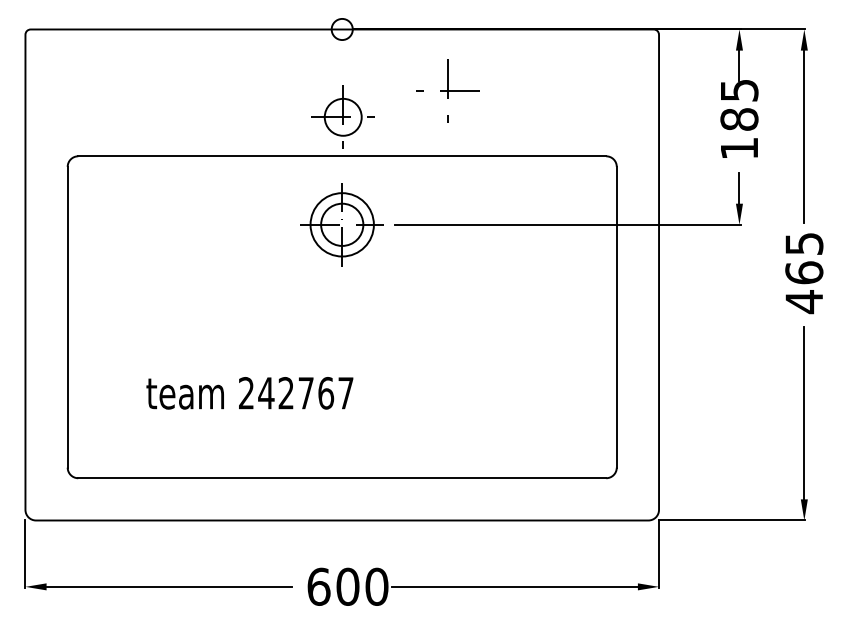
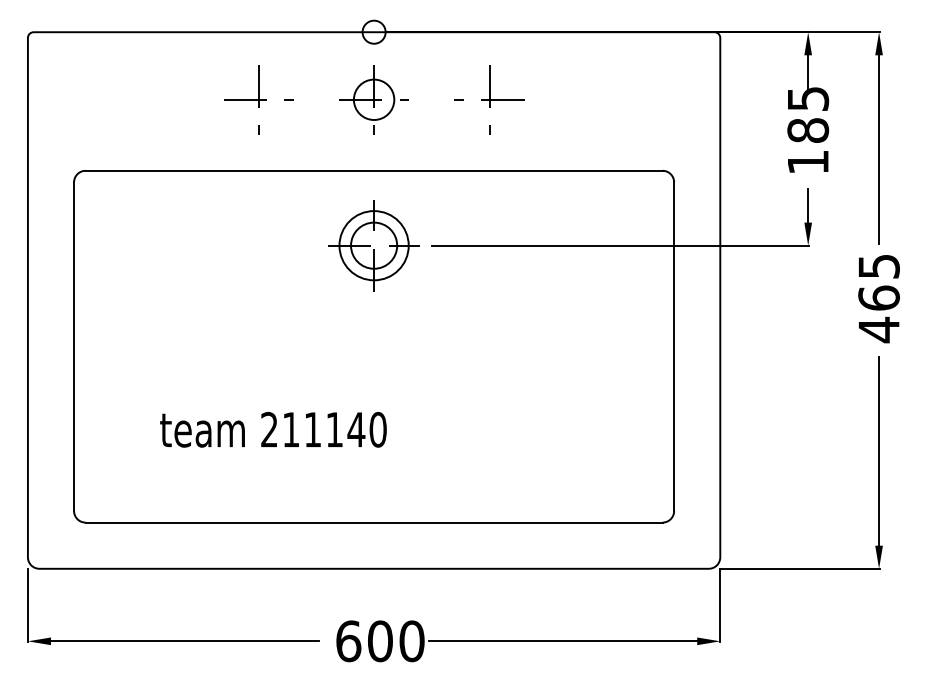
part: (236, 90) -> (258, 98), added
part: (342, 116) -> (373, 98), moved
text: (305, 393) -> (333, 430), 242767 -> 211140

